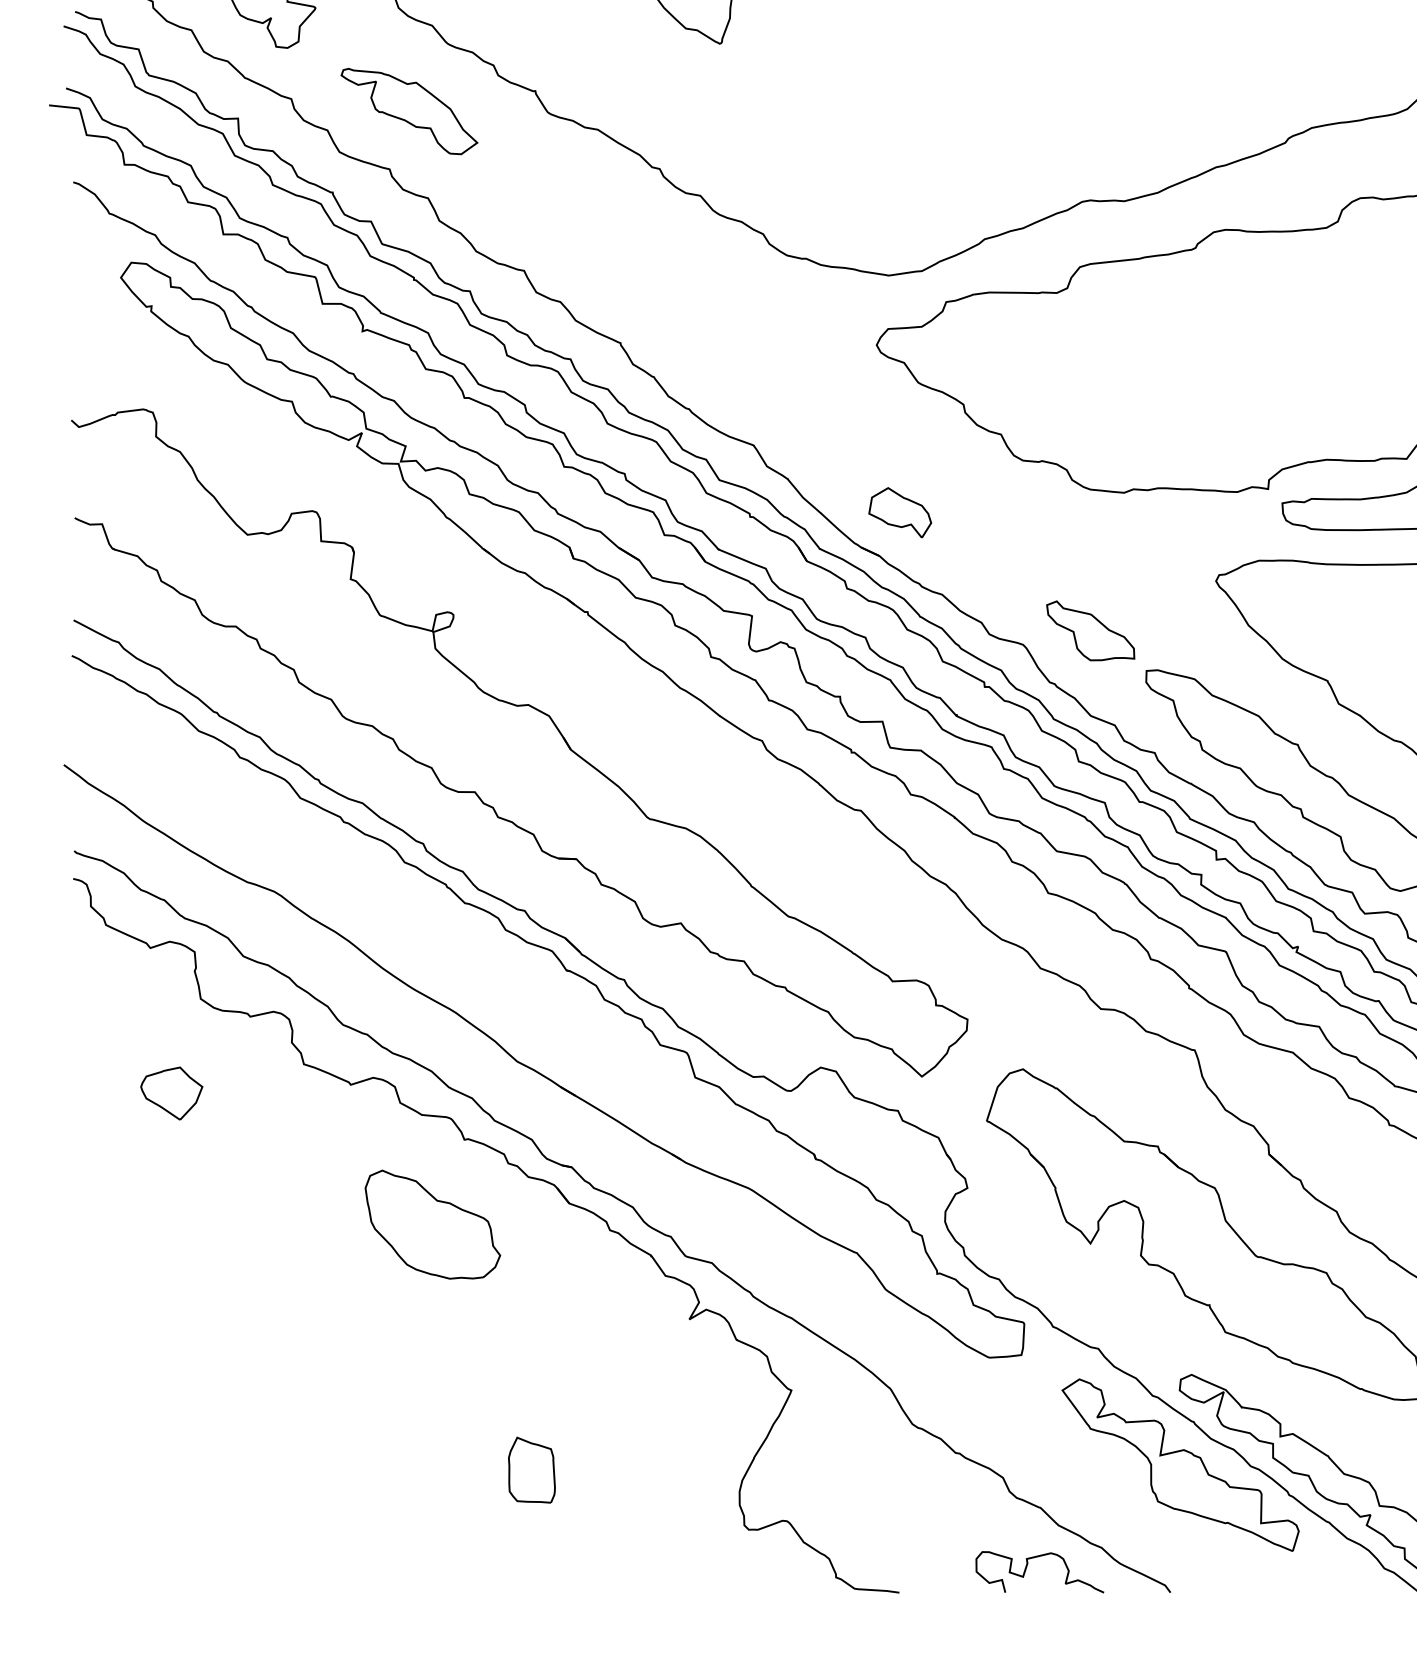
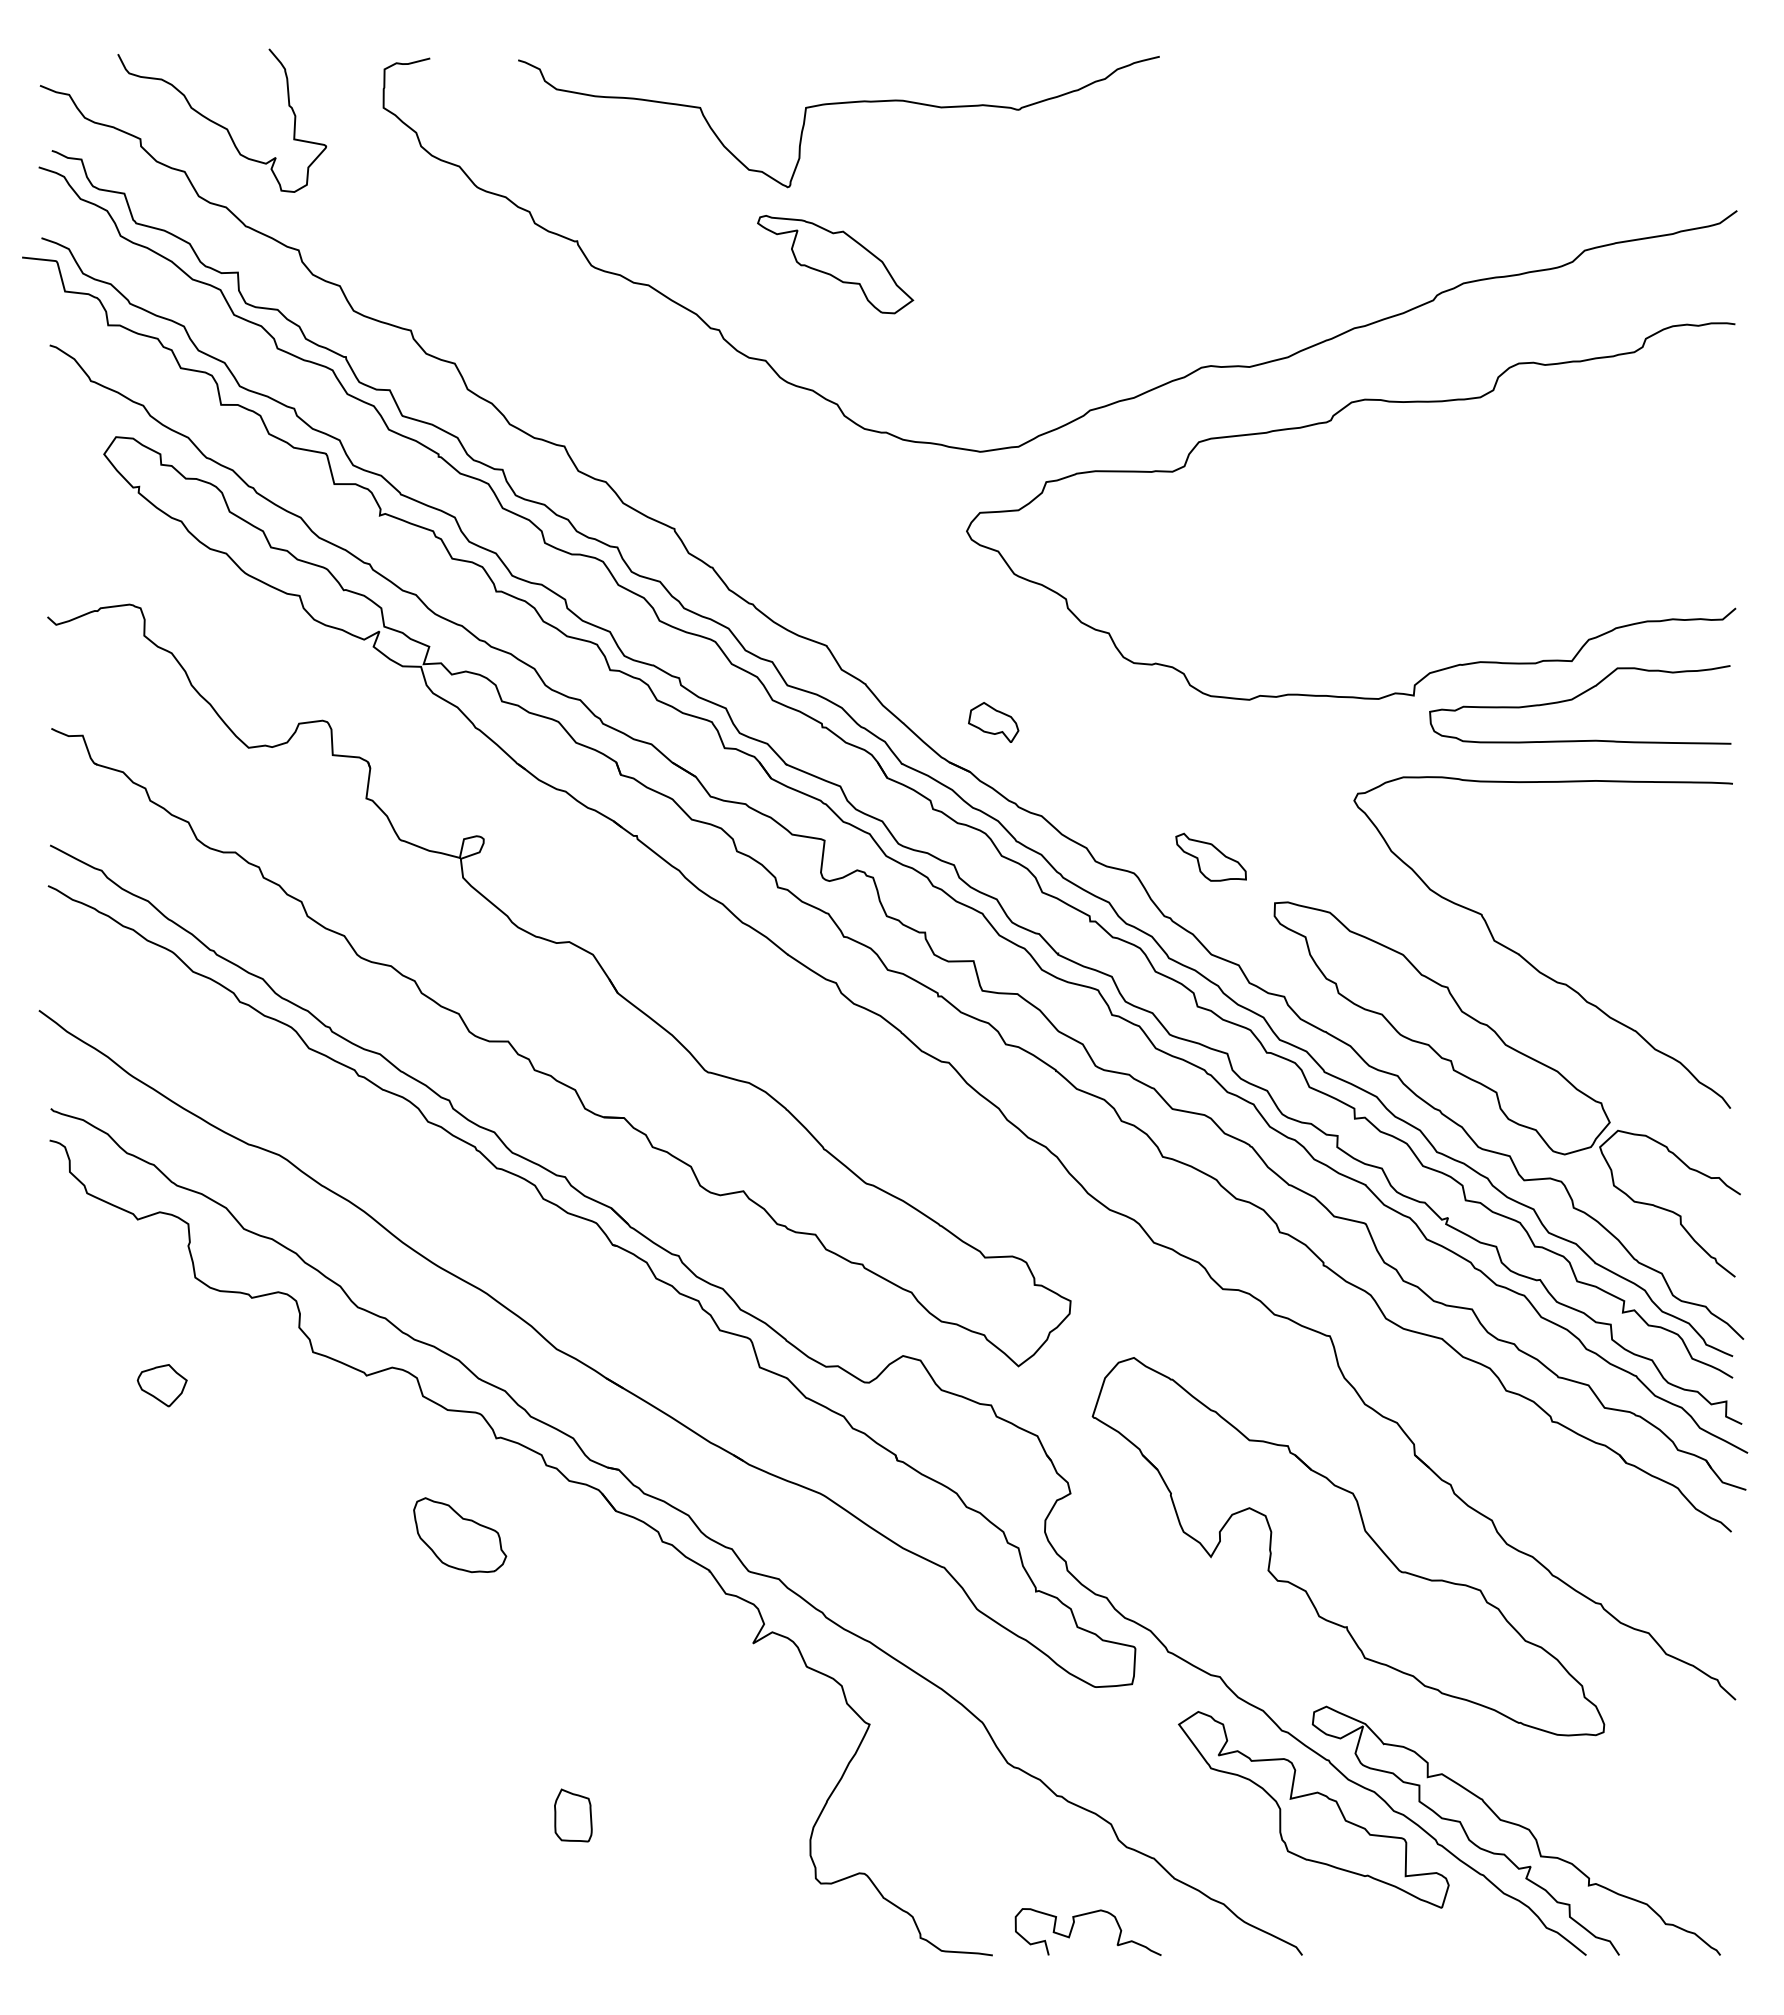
part: (409, 111) -> (835, 264), moved
part: (900, 512) -> (993, 722), size x0.7
part: (1090, 630) -> (1210, 856), size x0.7
part: (172, 1093) -> (162, 1385), size x0.7
part: (432, 1223) -> (459, 1534), size x0.6
part: (532, 1470) -> (573, 1815), size x0.7
curve: (1027, 1568) -> (1073, 1927), moved

